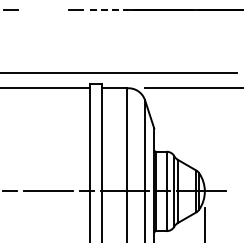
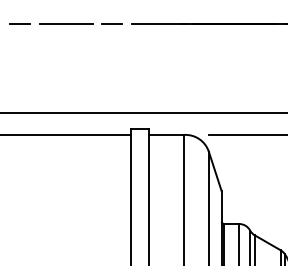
line: (43, 9) -> (66, 24), added
line: (109, 9) -> (158, 24), dashed -> solid

